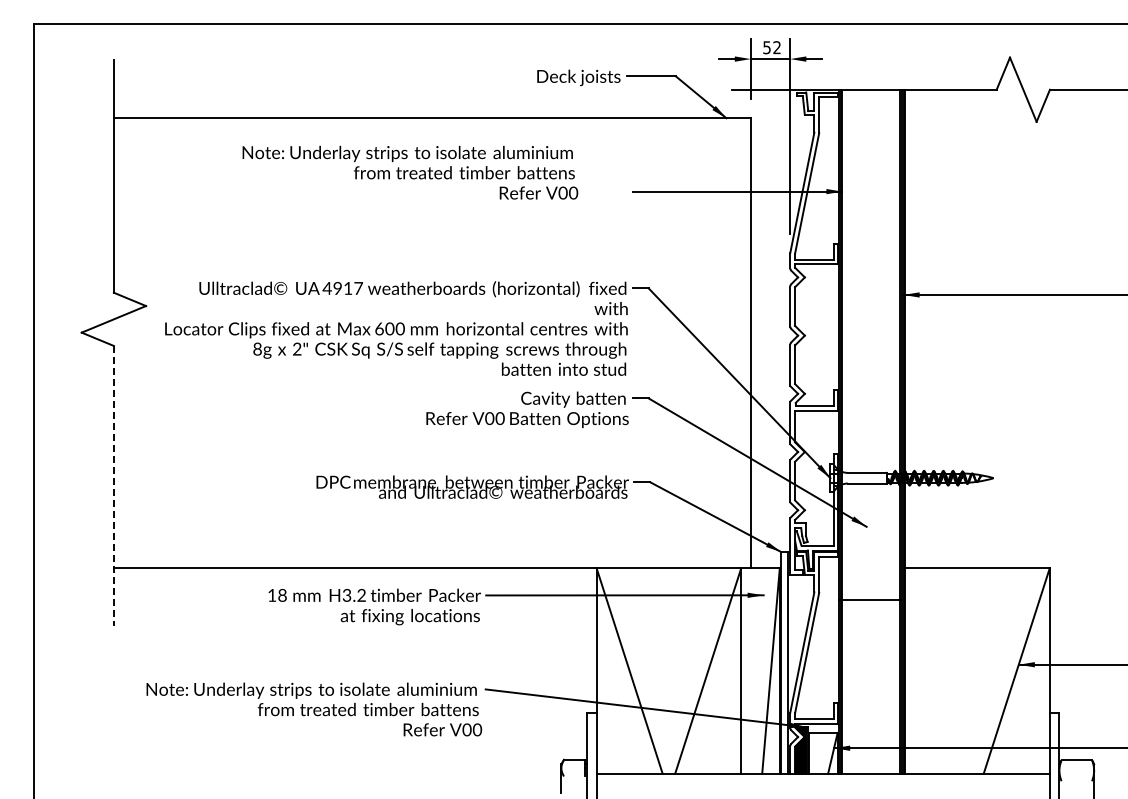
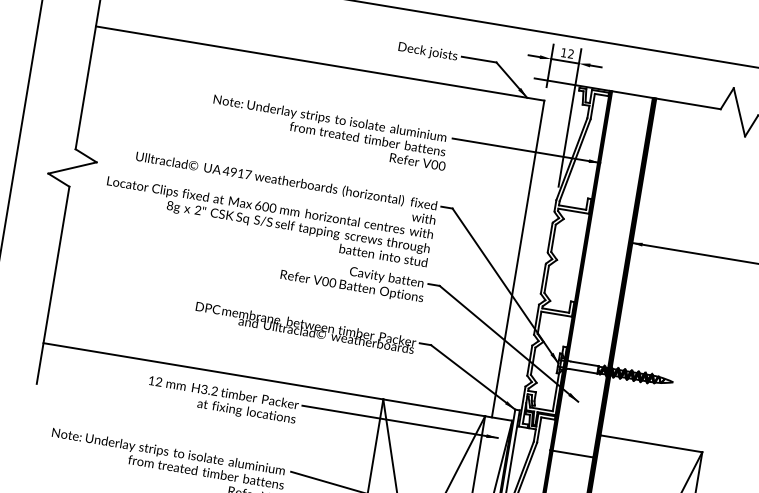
text: (766, 47) -> (563, 52), 52 -> 12
text: (410, 172) -> (329, 132), moved
line: (113, 486) -> (52, 285), dashed -> solid
text: (282, 595) -> (159, 382), 18 -> 12

